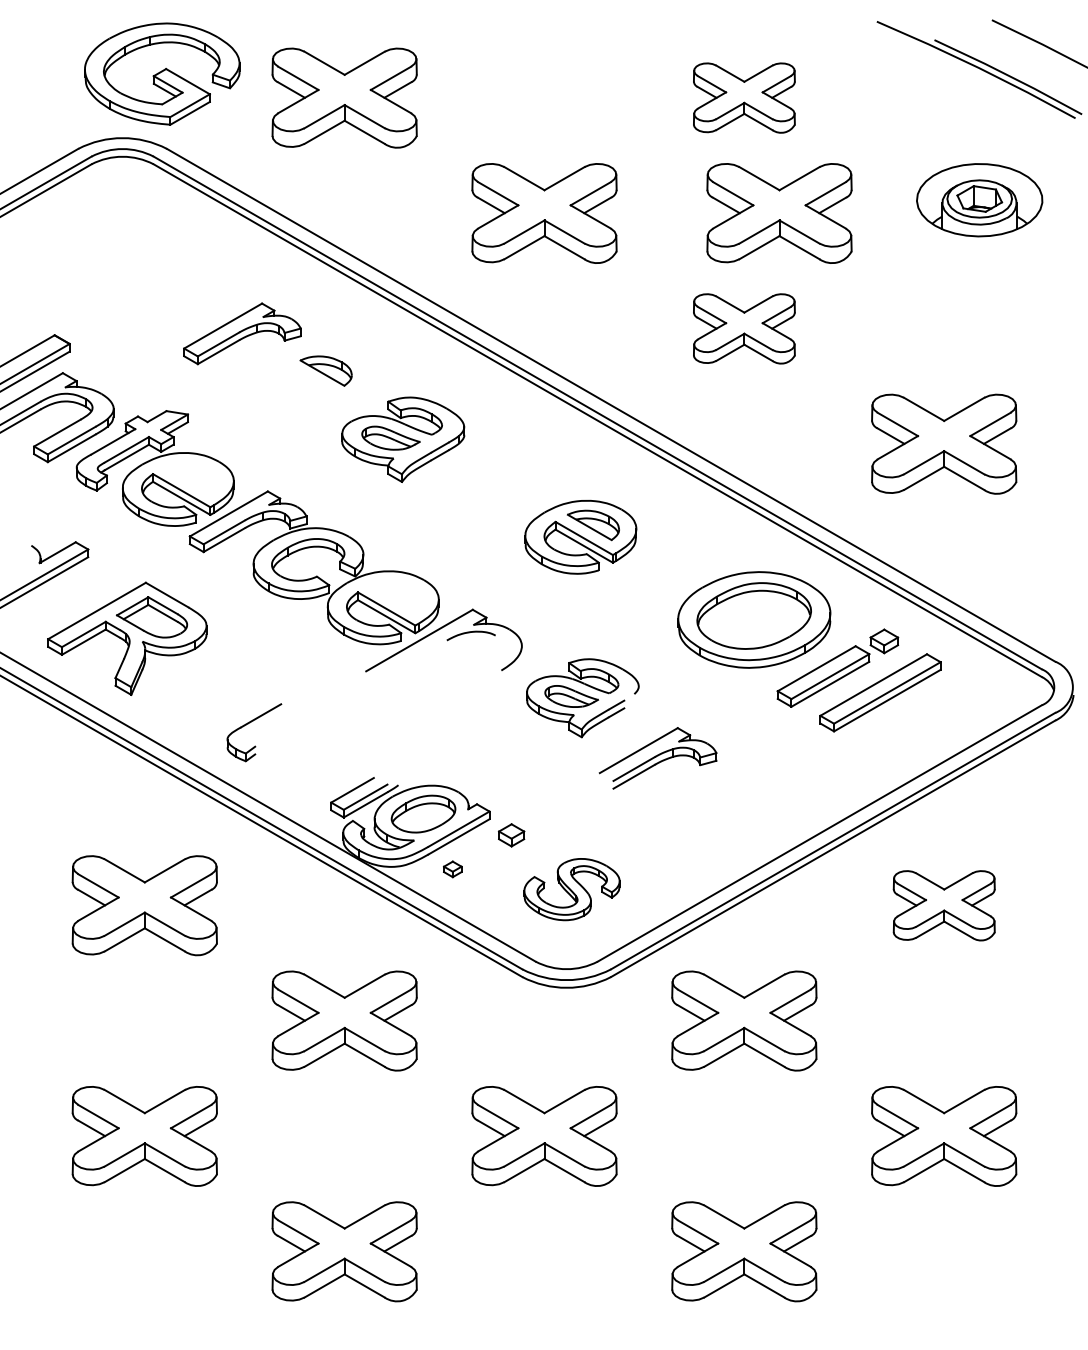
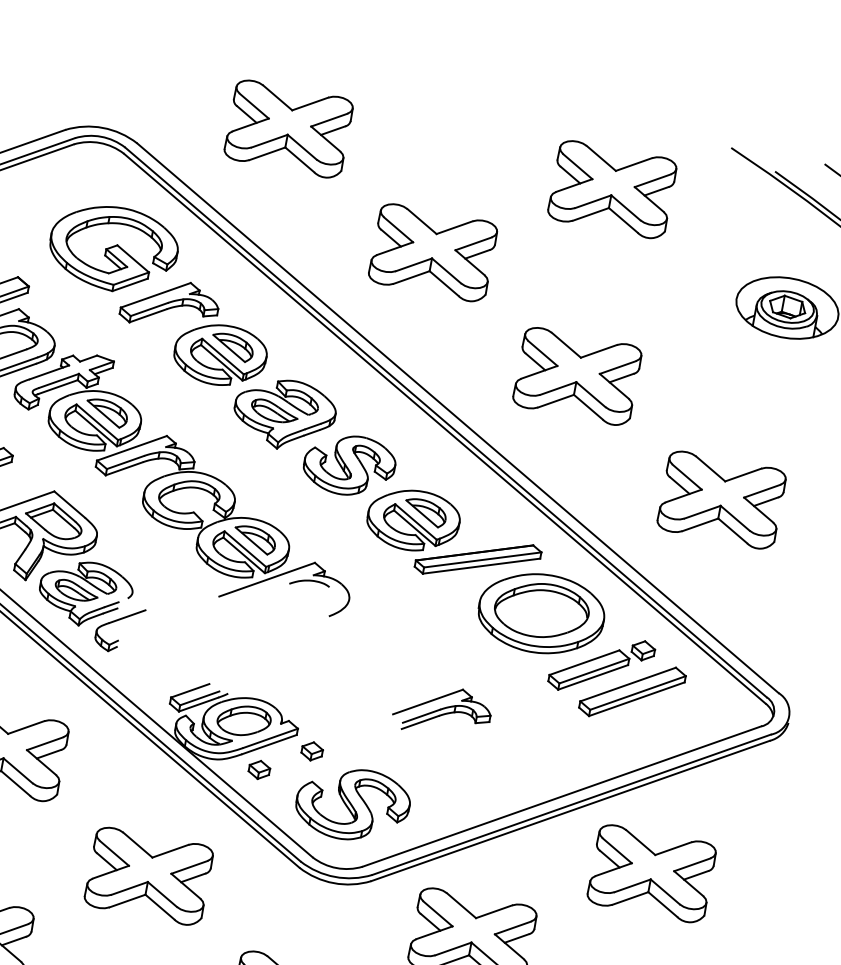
part: (162, 73) -> (113, 248), moved
part: (744, 97) -> (612, 189), size x1.43
part: (779, 213) -> (623, 288), removed
part: (744, 328) -> (577, 376), size x1.43
part: (313, 382) -> (220, 354), added
part: (190, 477) -> (106, 412), added
part: (491, 485) -> (348, 465), added
part: (666, 569) -> (477, 559), added
part: (395, 595) -> (254, 539), added
part: (582, 698) -> (85, 594), moved
part: (452, 869) -> (259, 770), size x1.43
part: (571, 889) -> (352, 804), size x1.43
part: (944, 905) -> (652, 873), size x1.43

